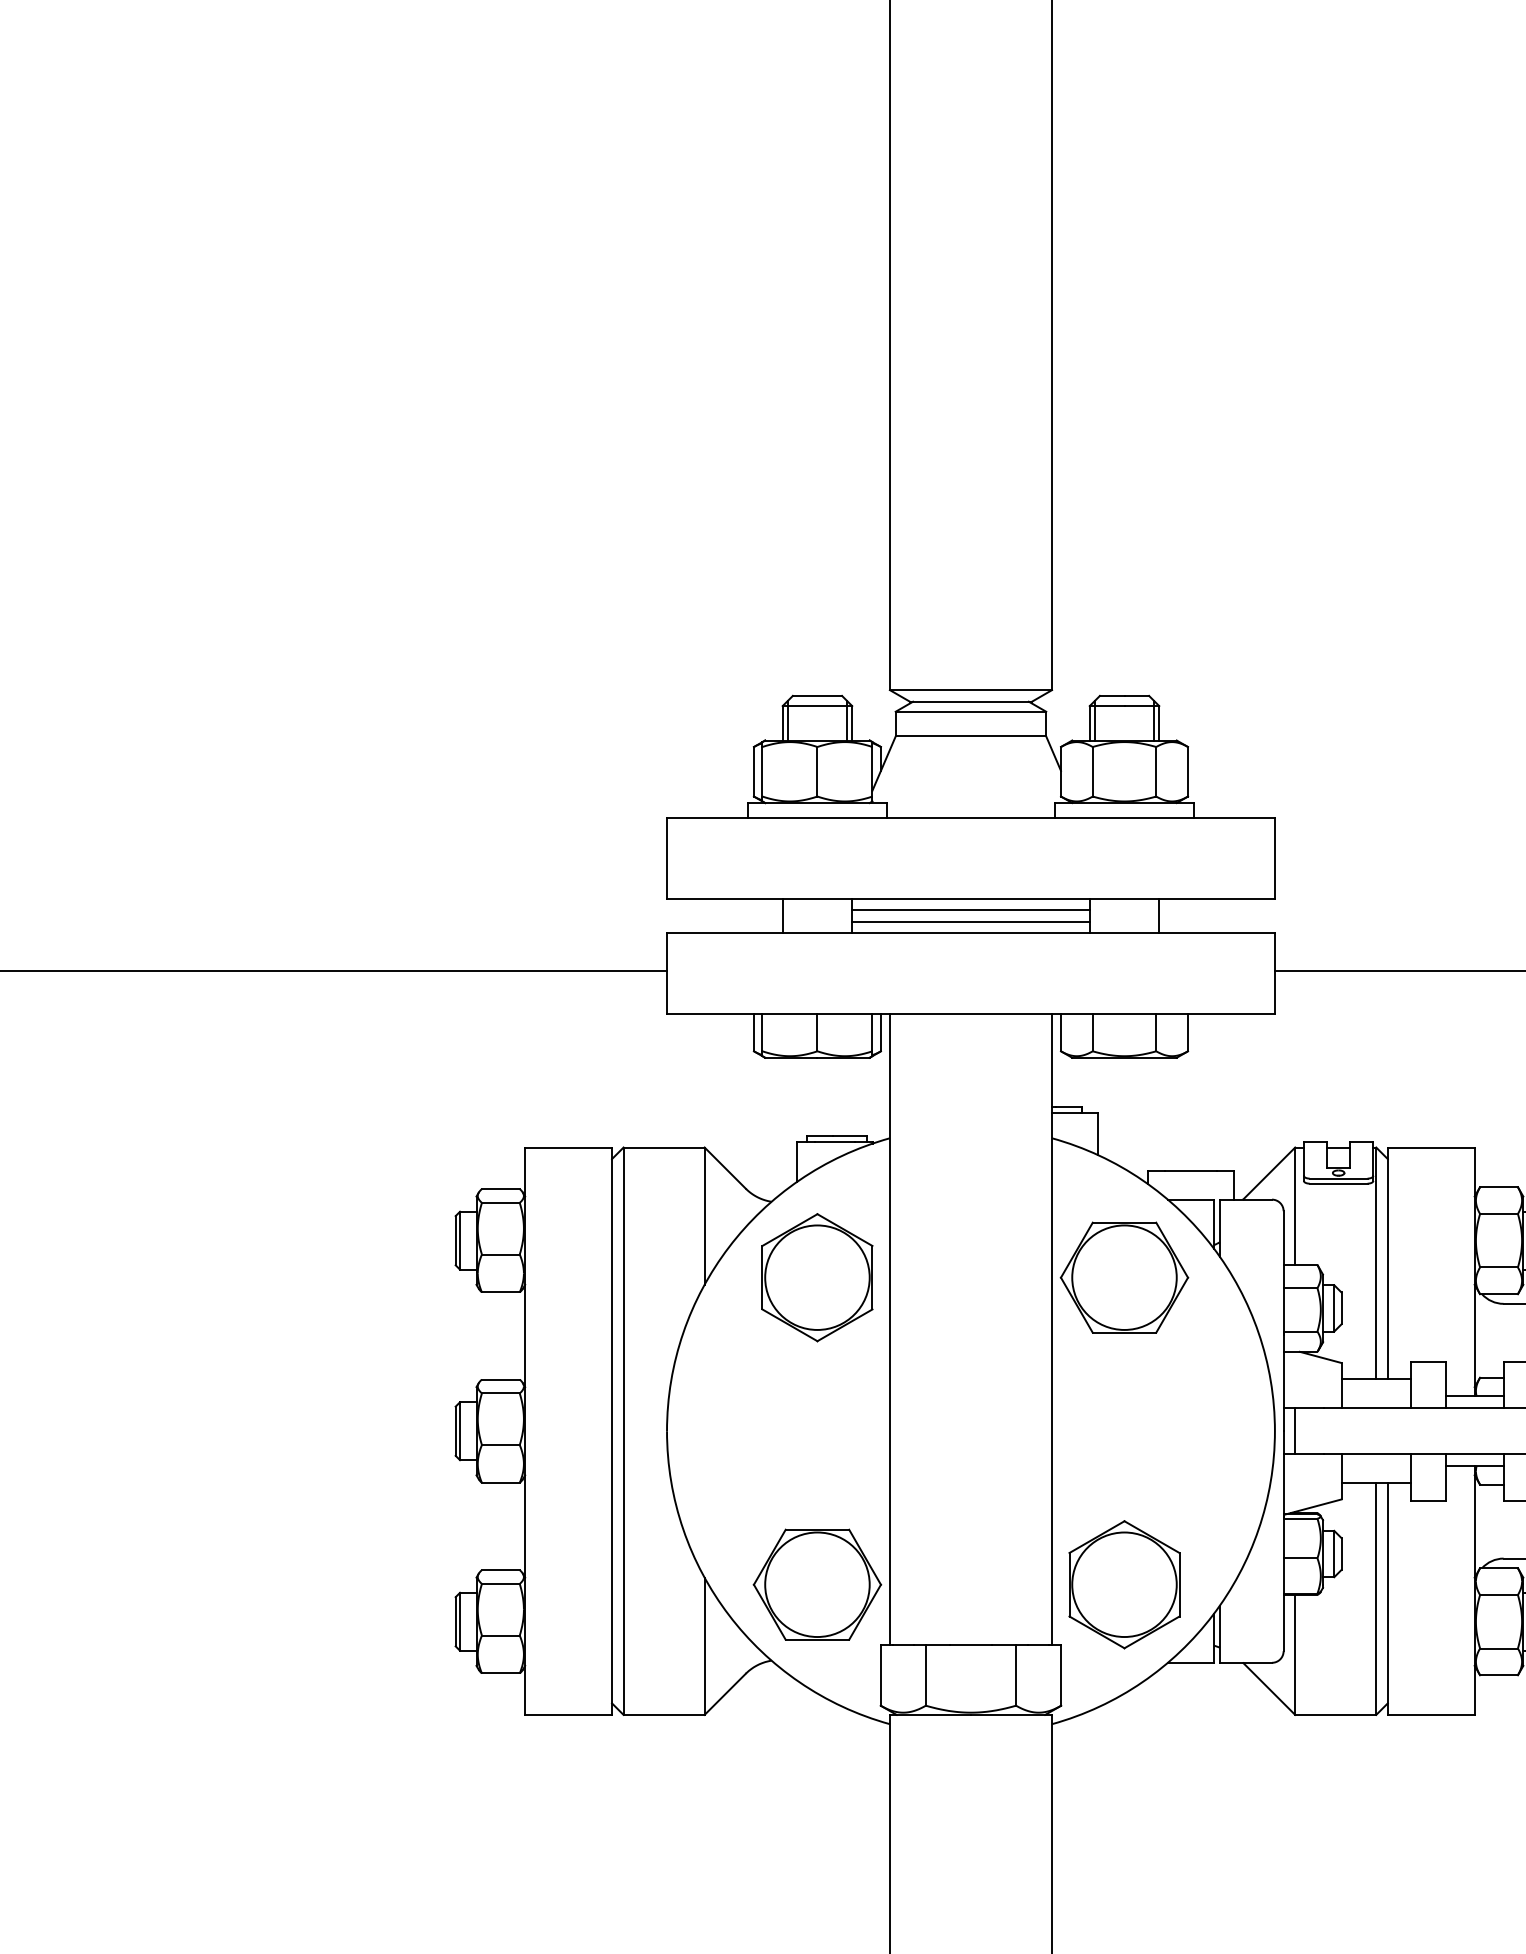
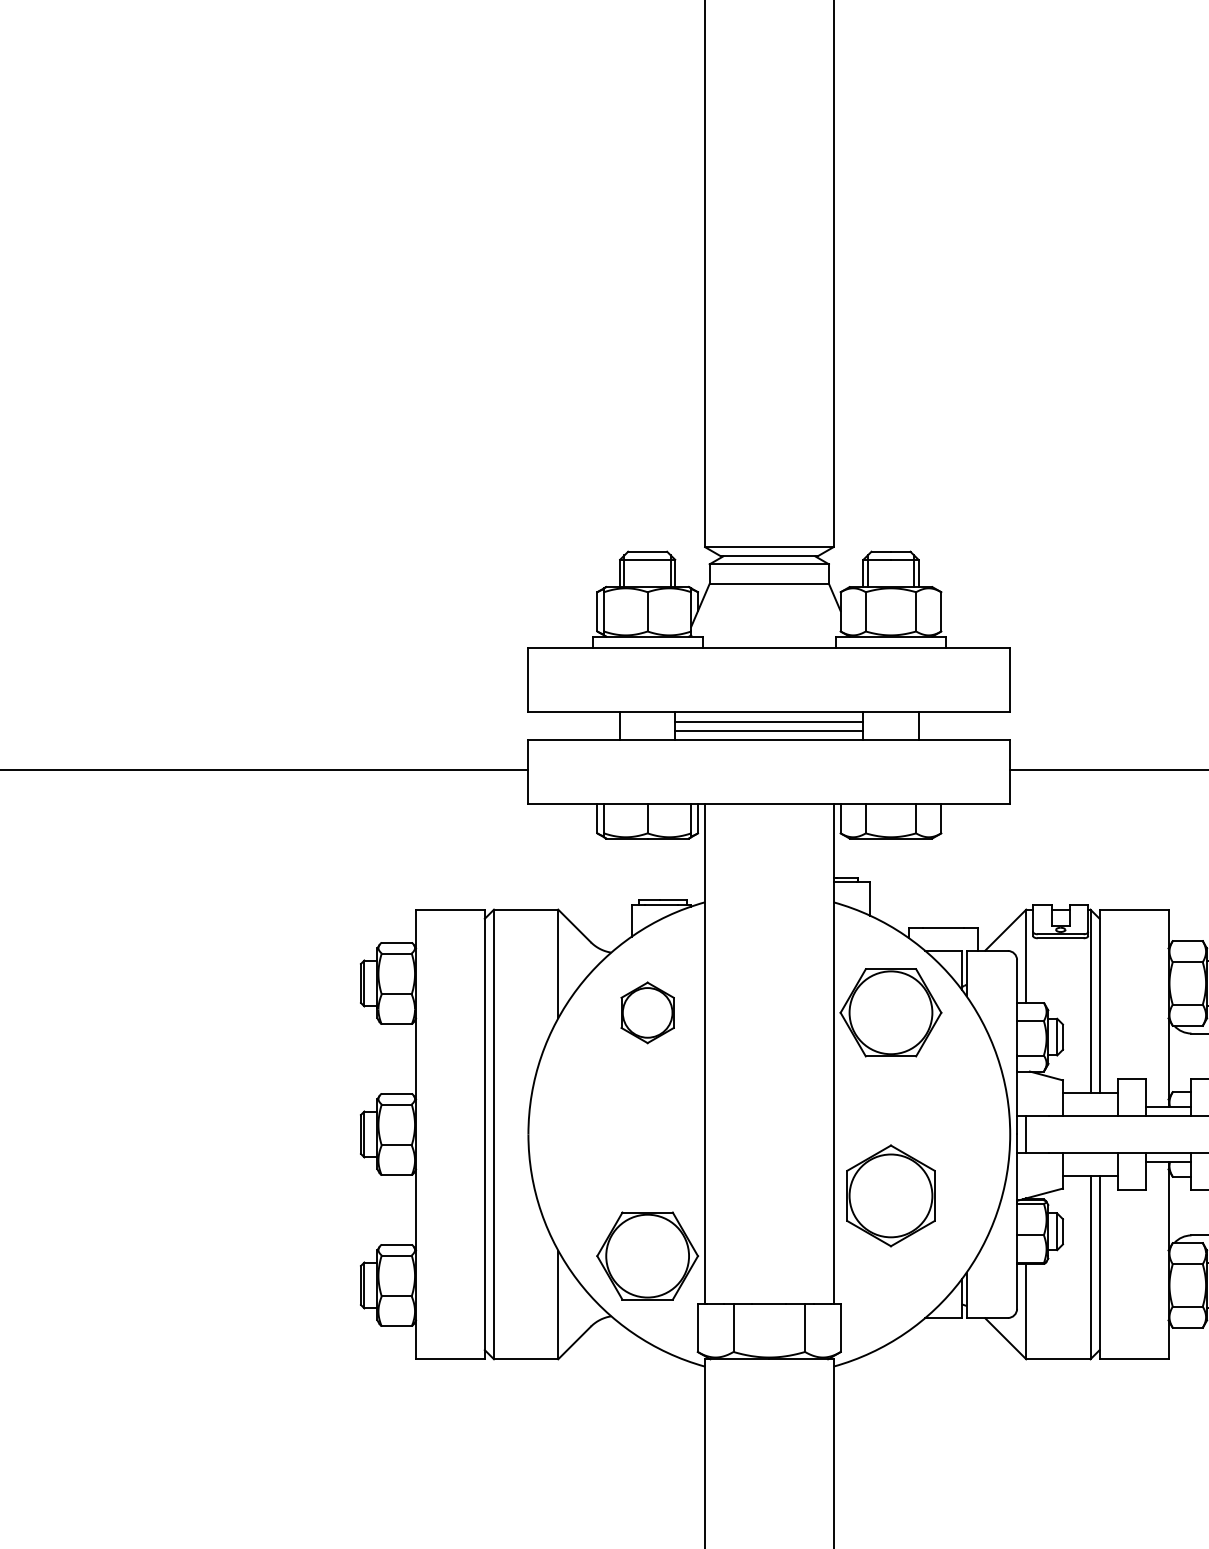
part: (817, 1277) -> (647, 1012), size x0.6
part: (1124, 1584) -> (890, 1195), moved

